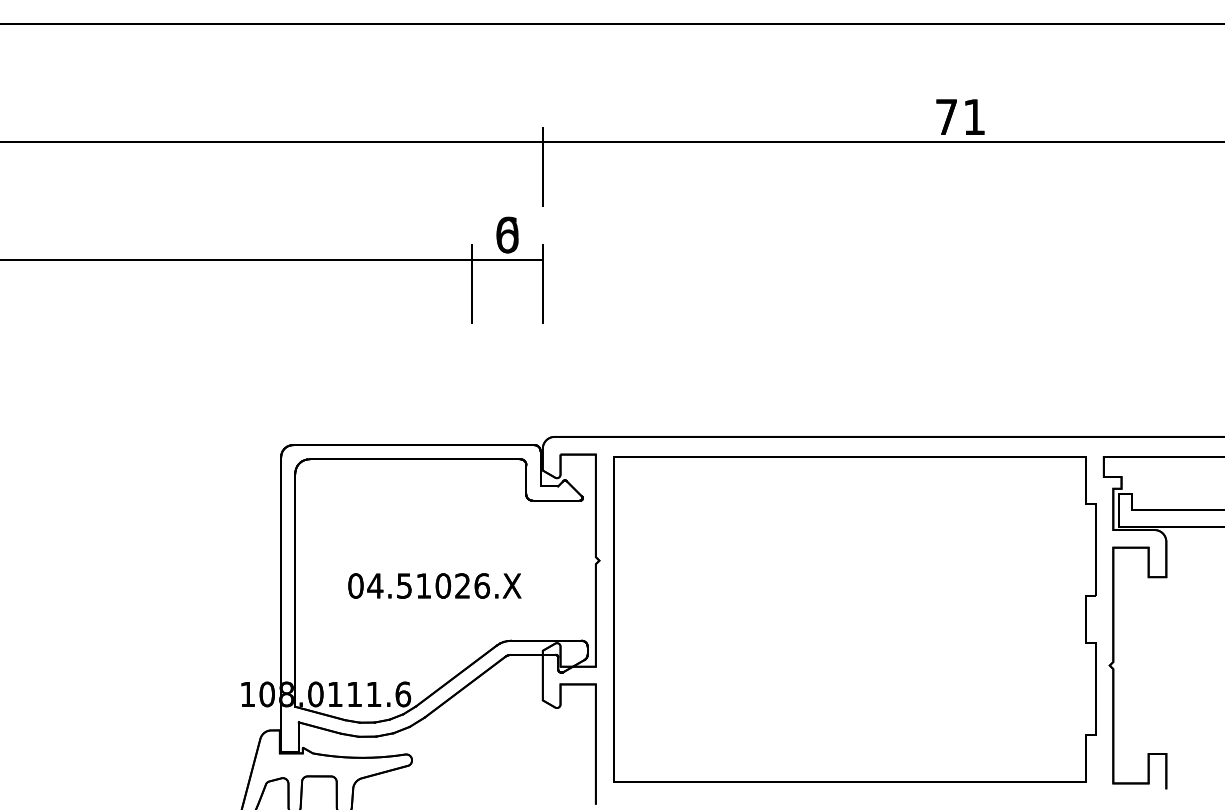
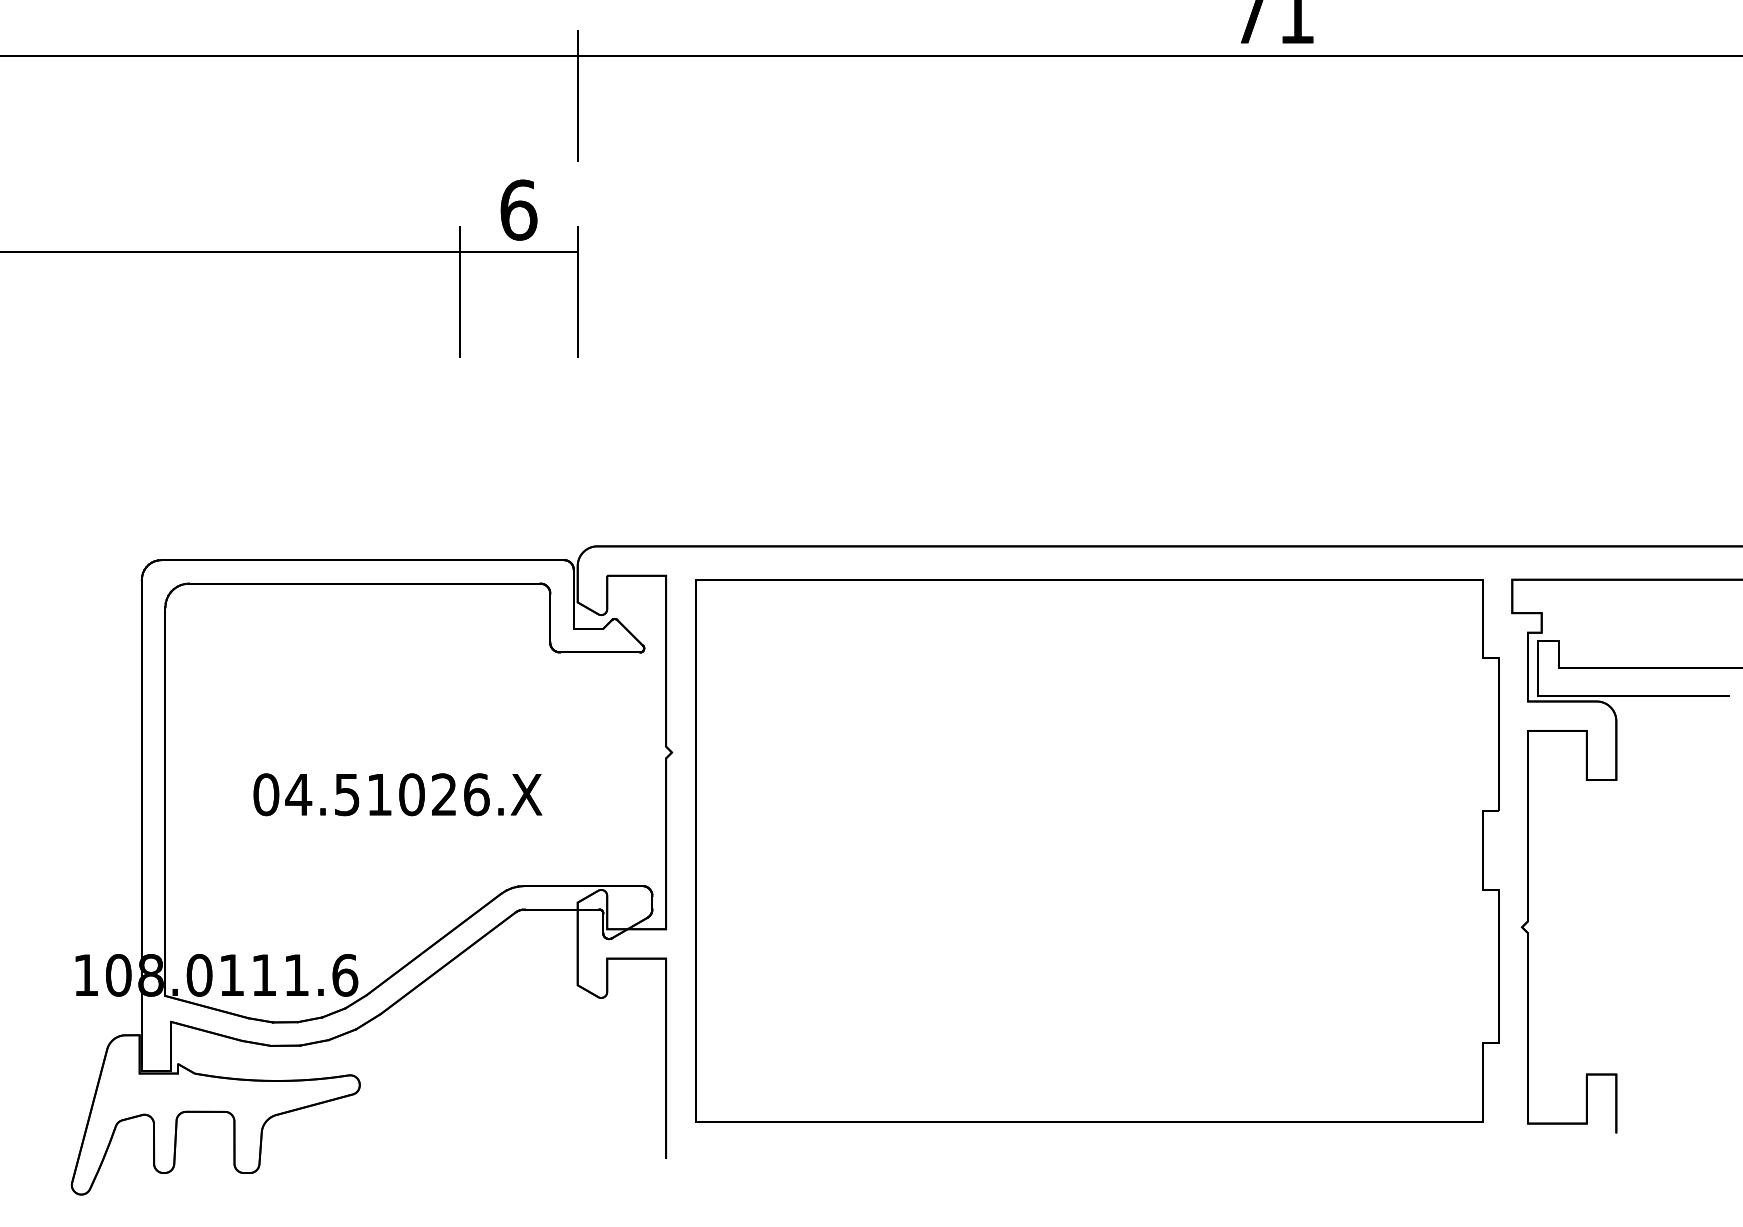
text: (507, 234) -> (518, 209), 0 -> 6

